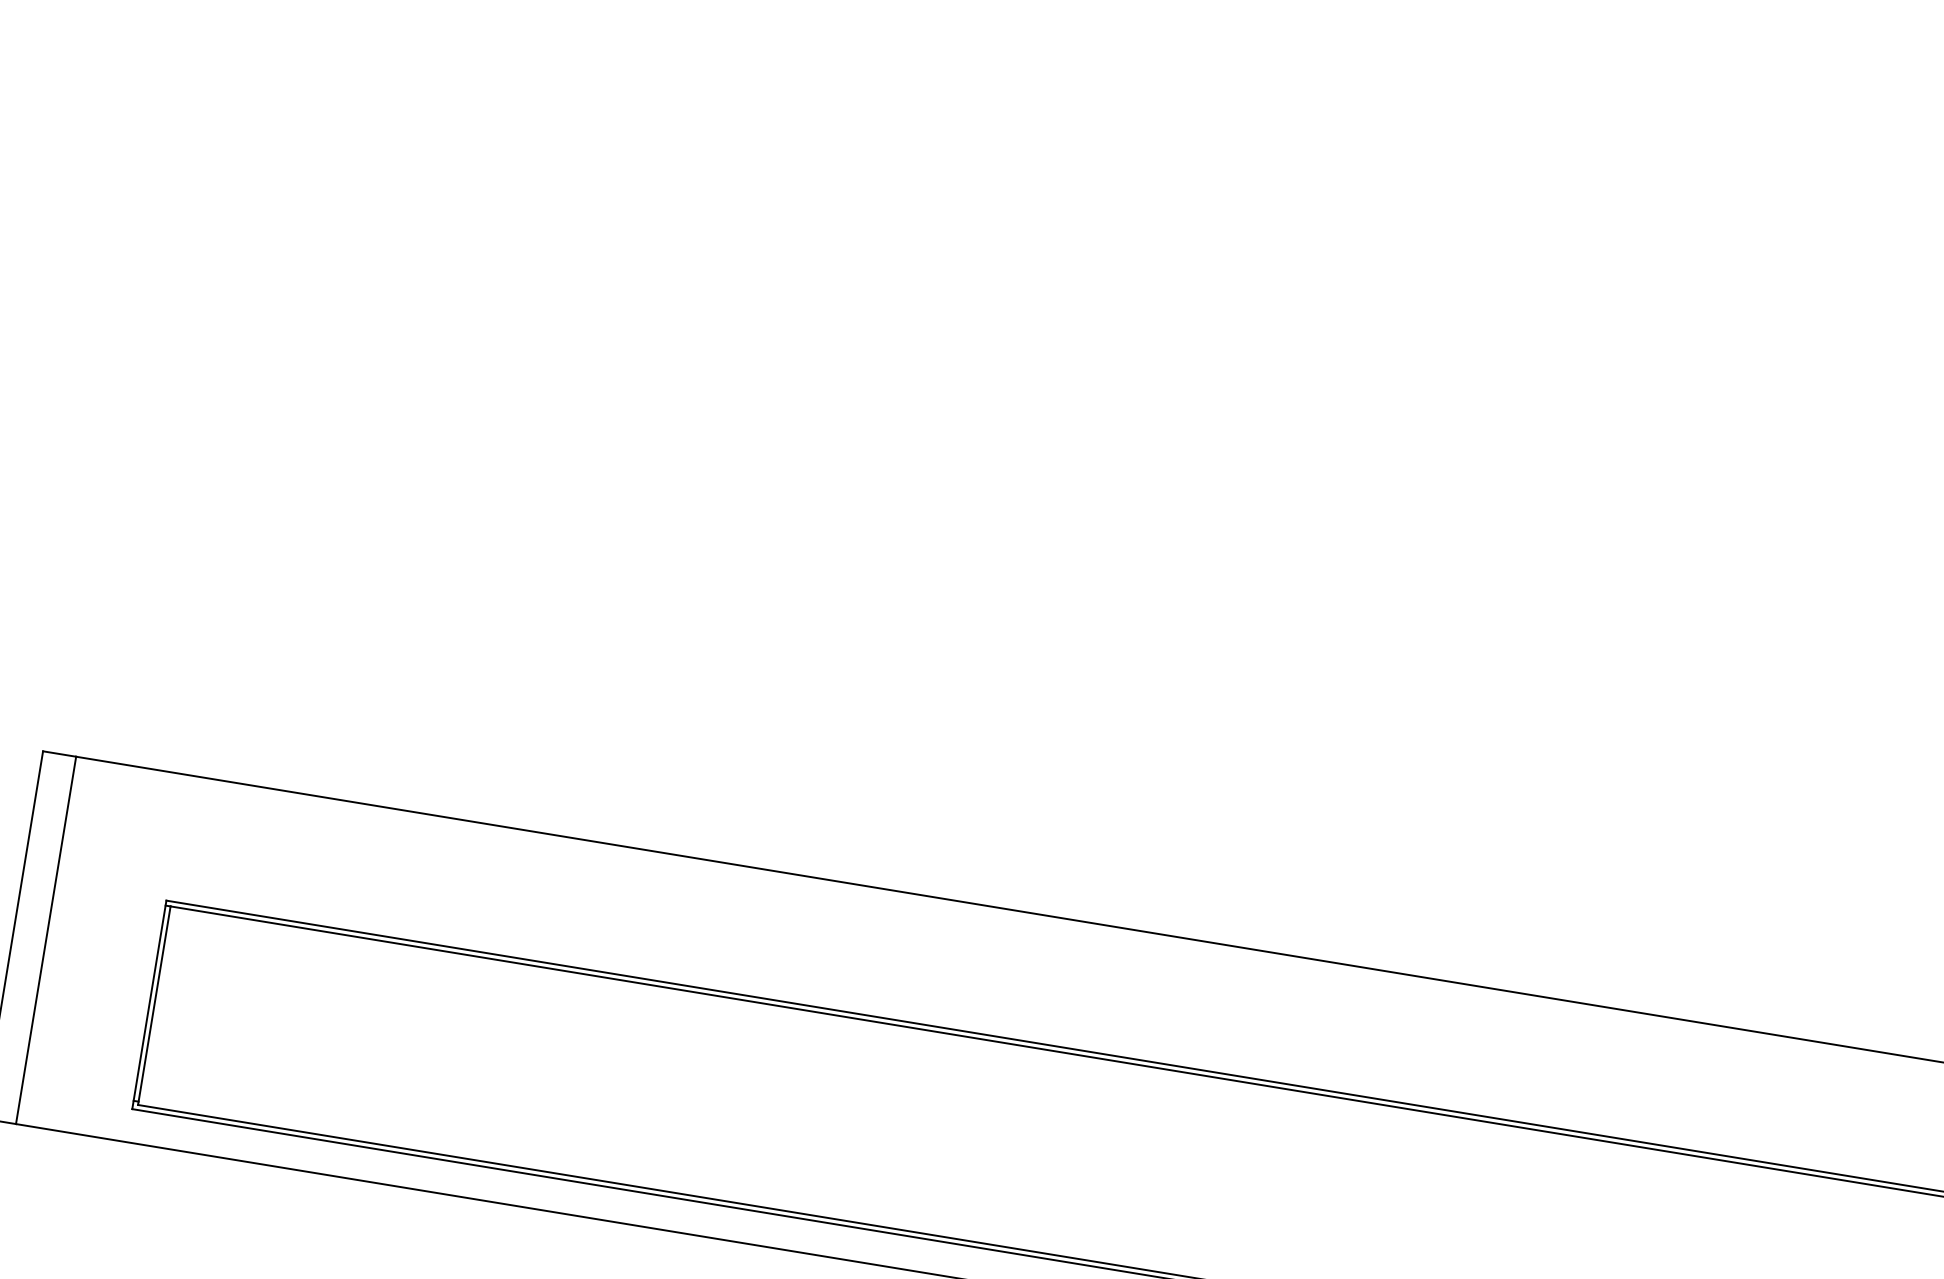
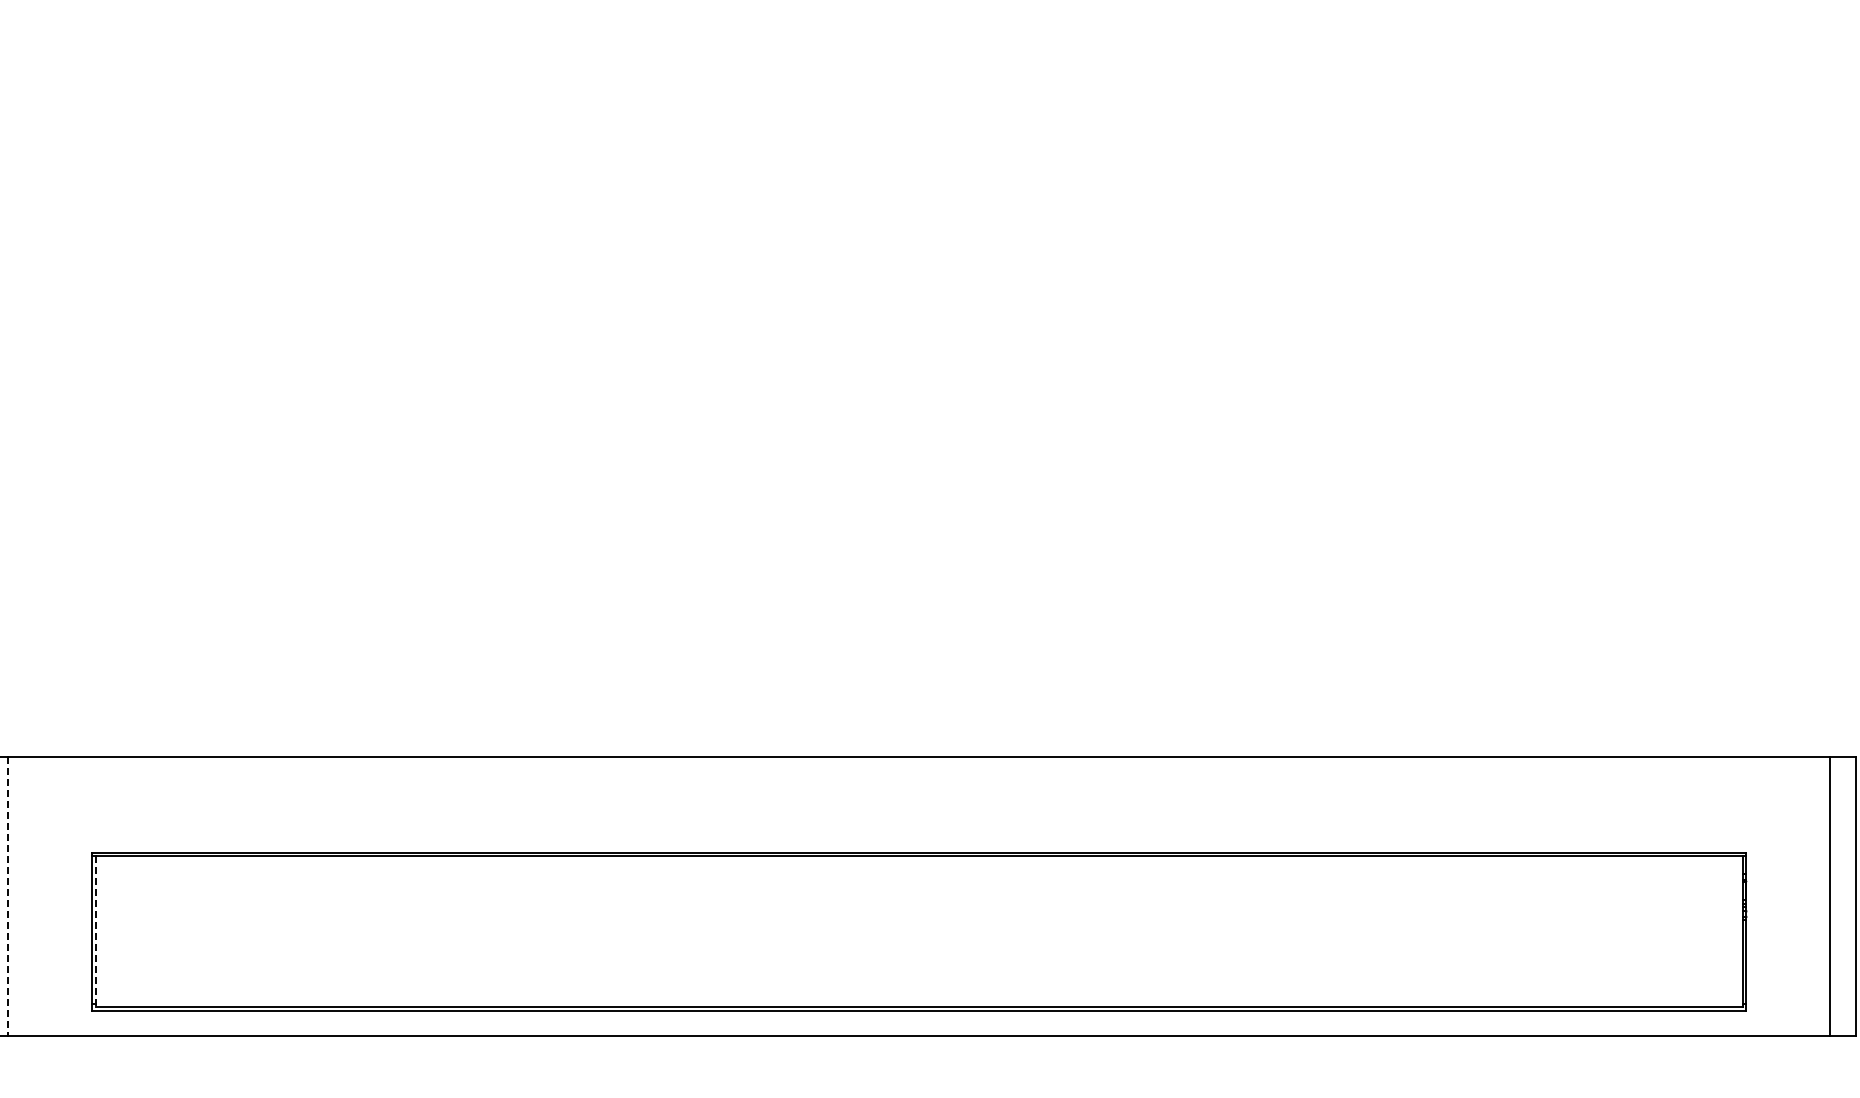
line: (46, 941) -> (8, 897), solid -> dashed
line: (154, 1006) -> (96, 932), solid -> dashed

